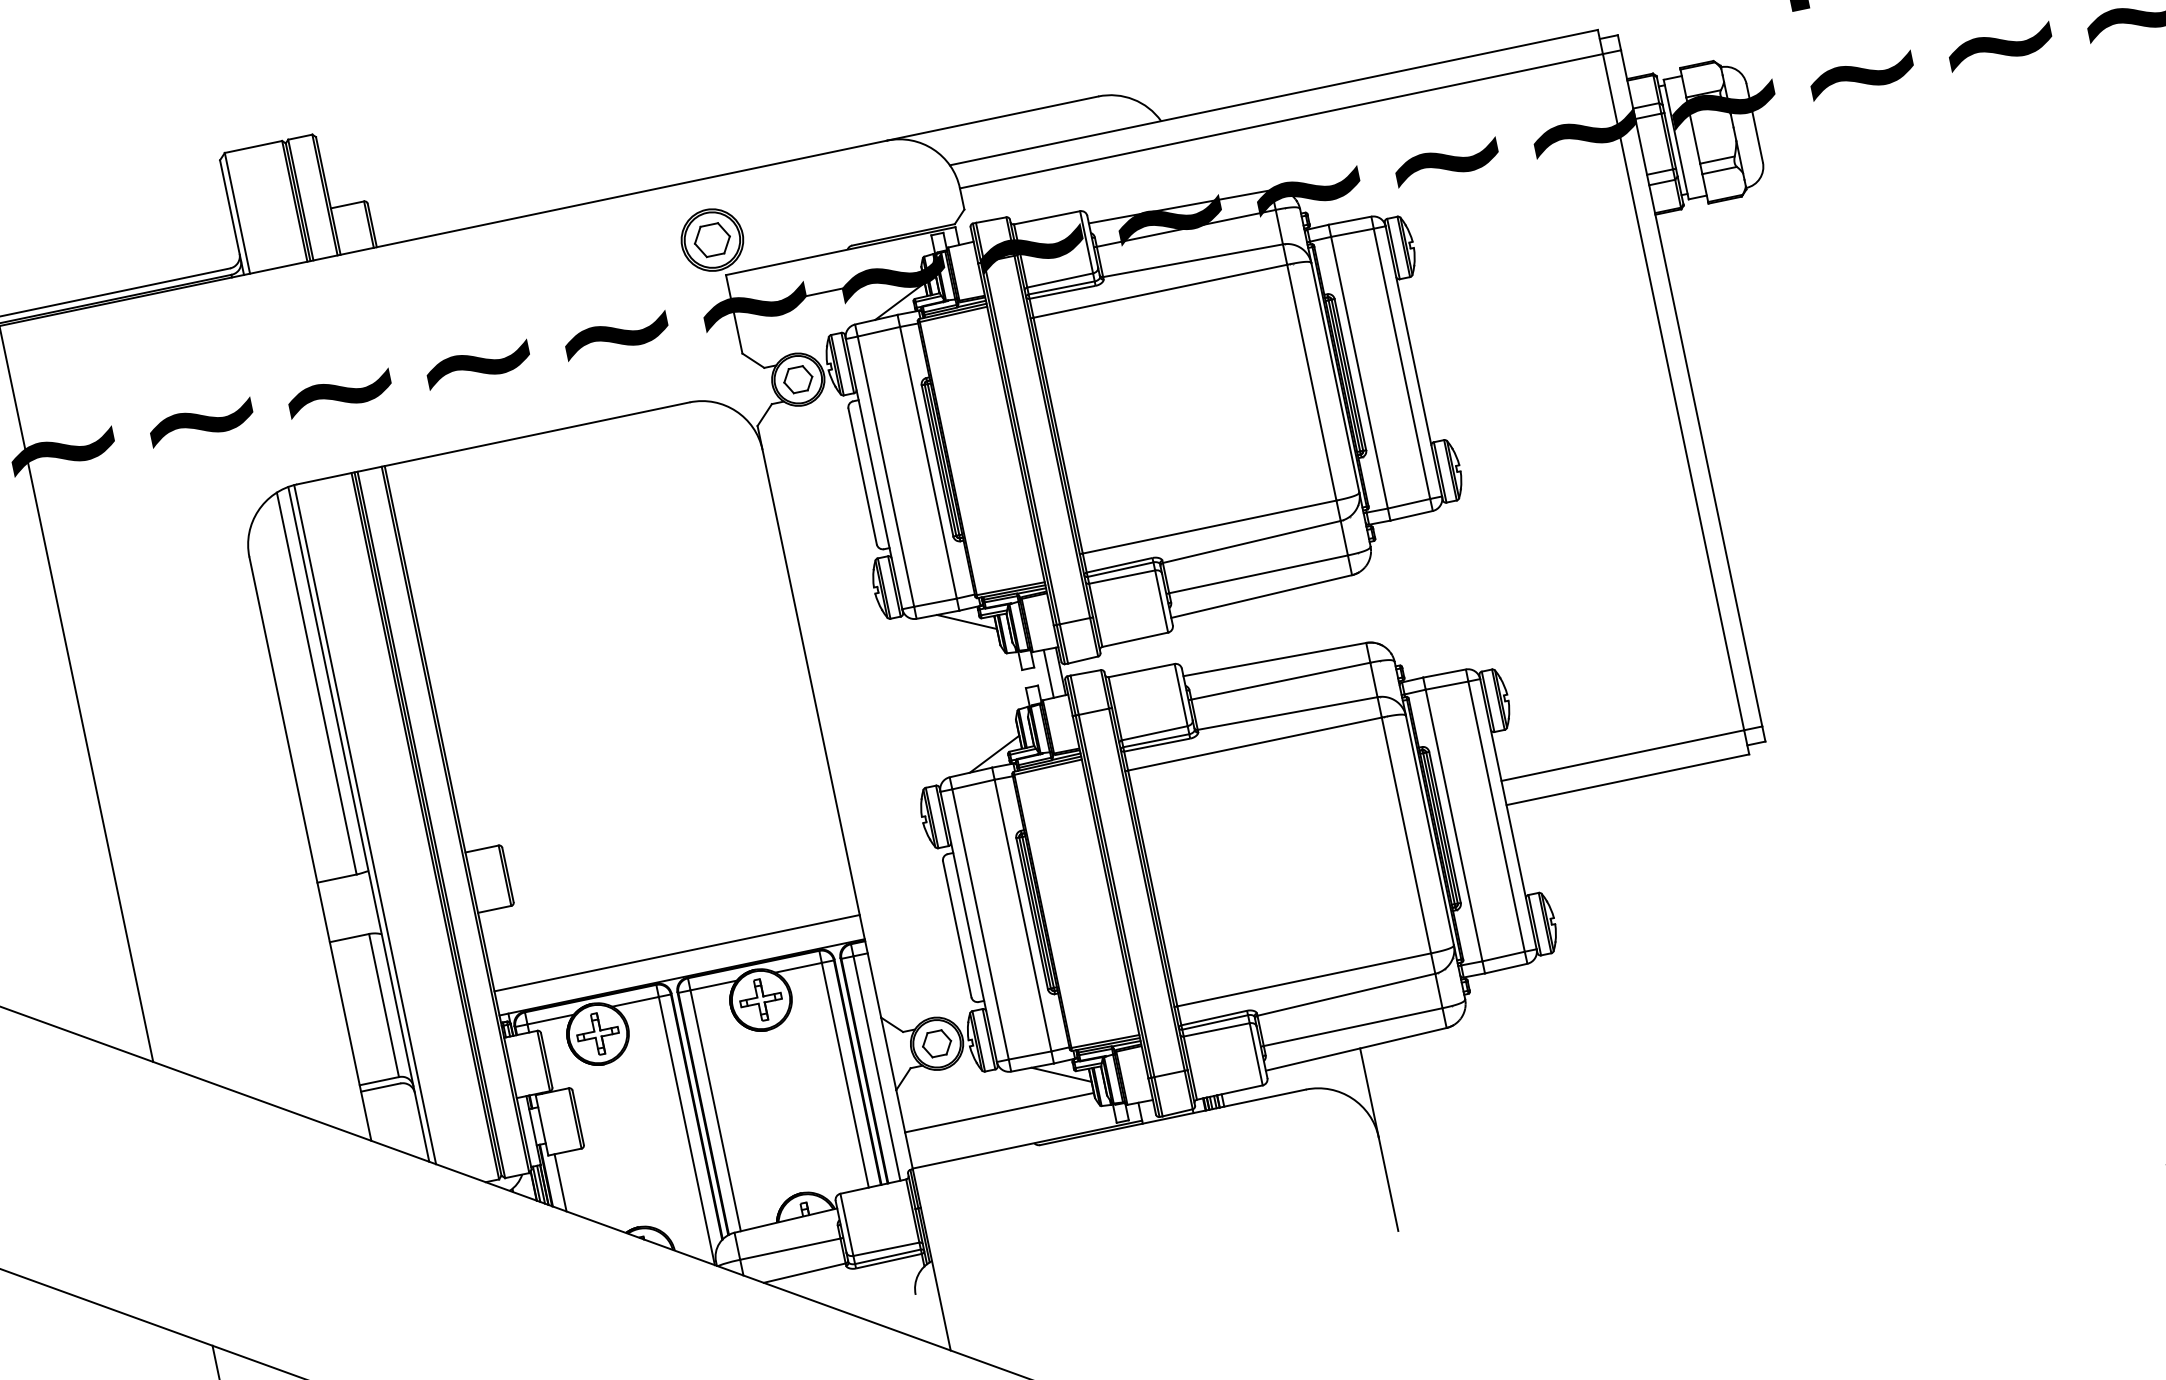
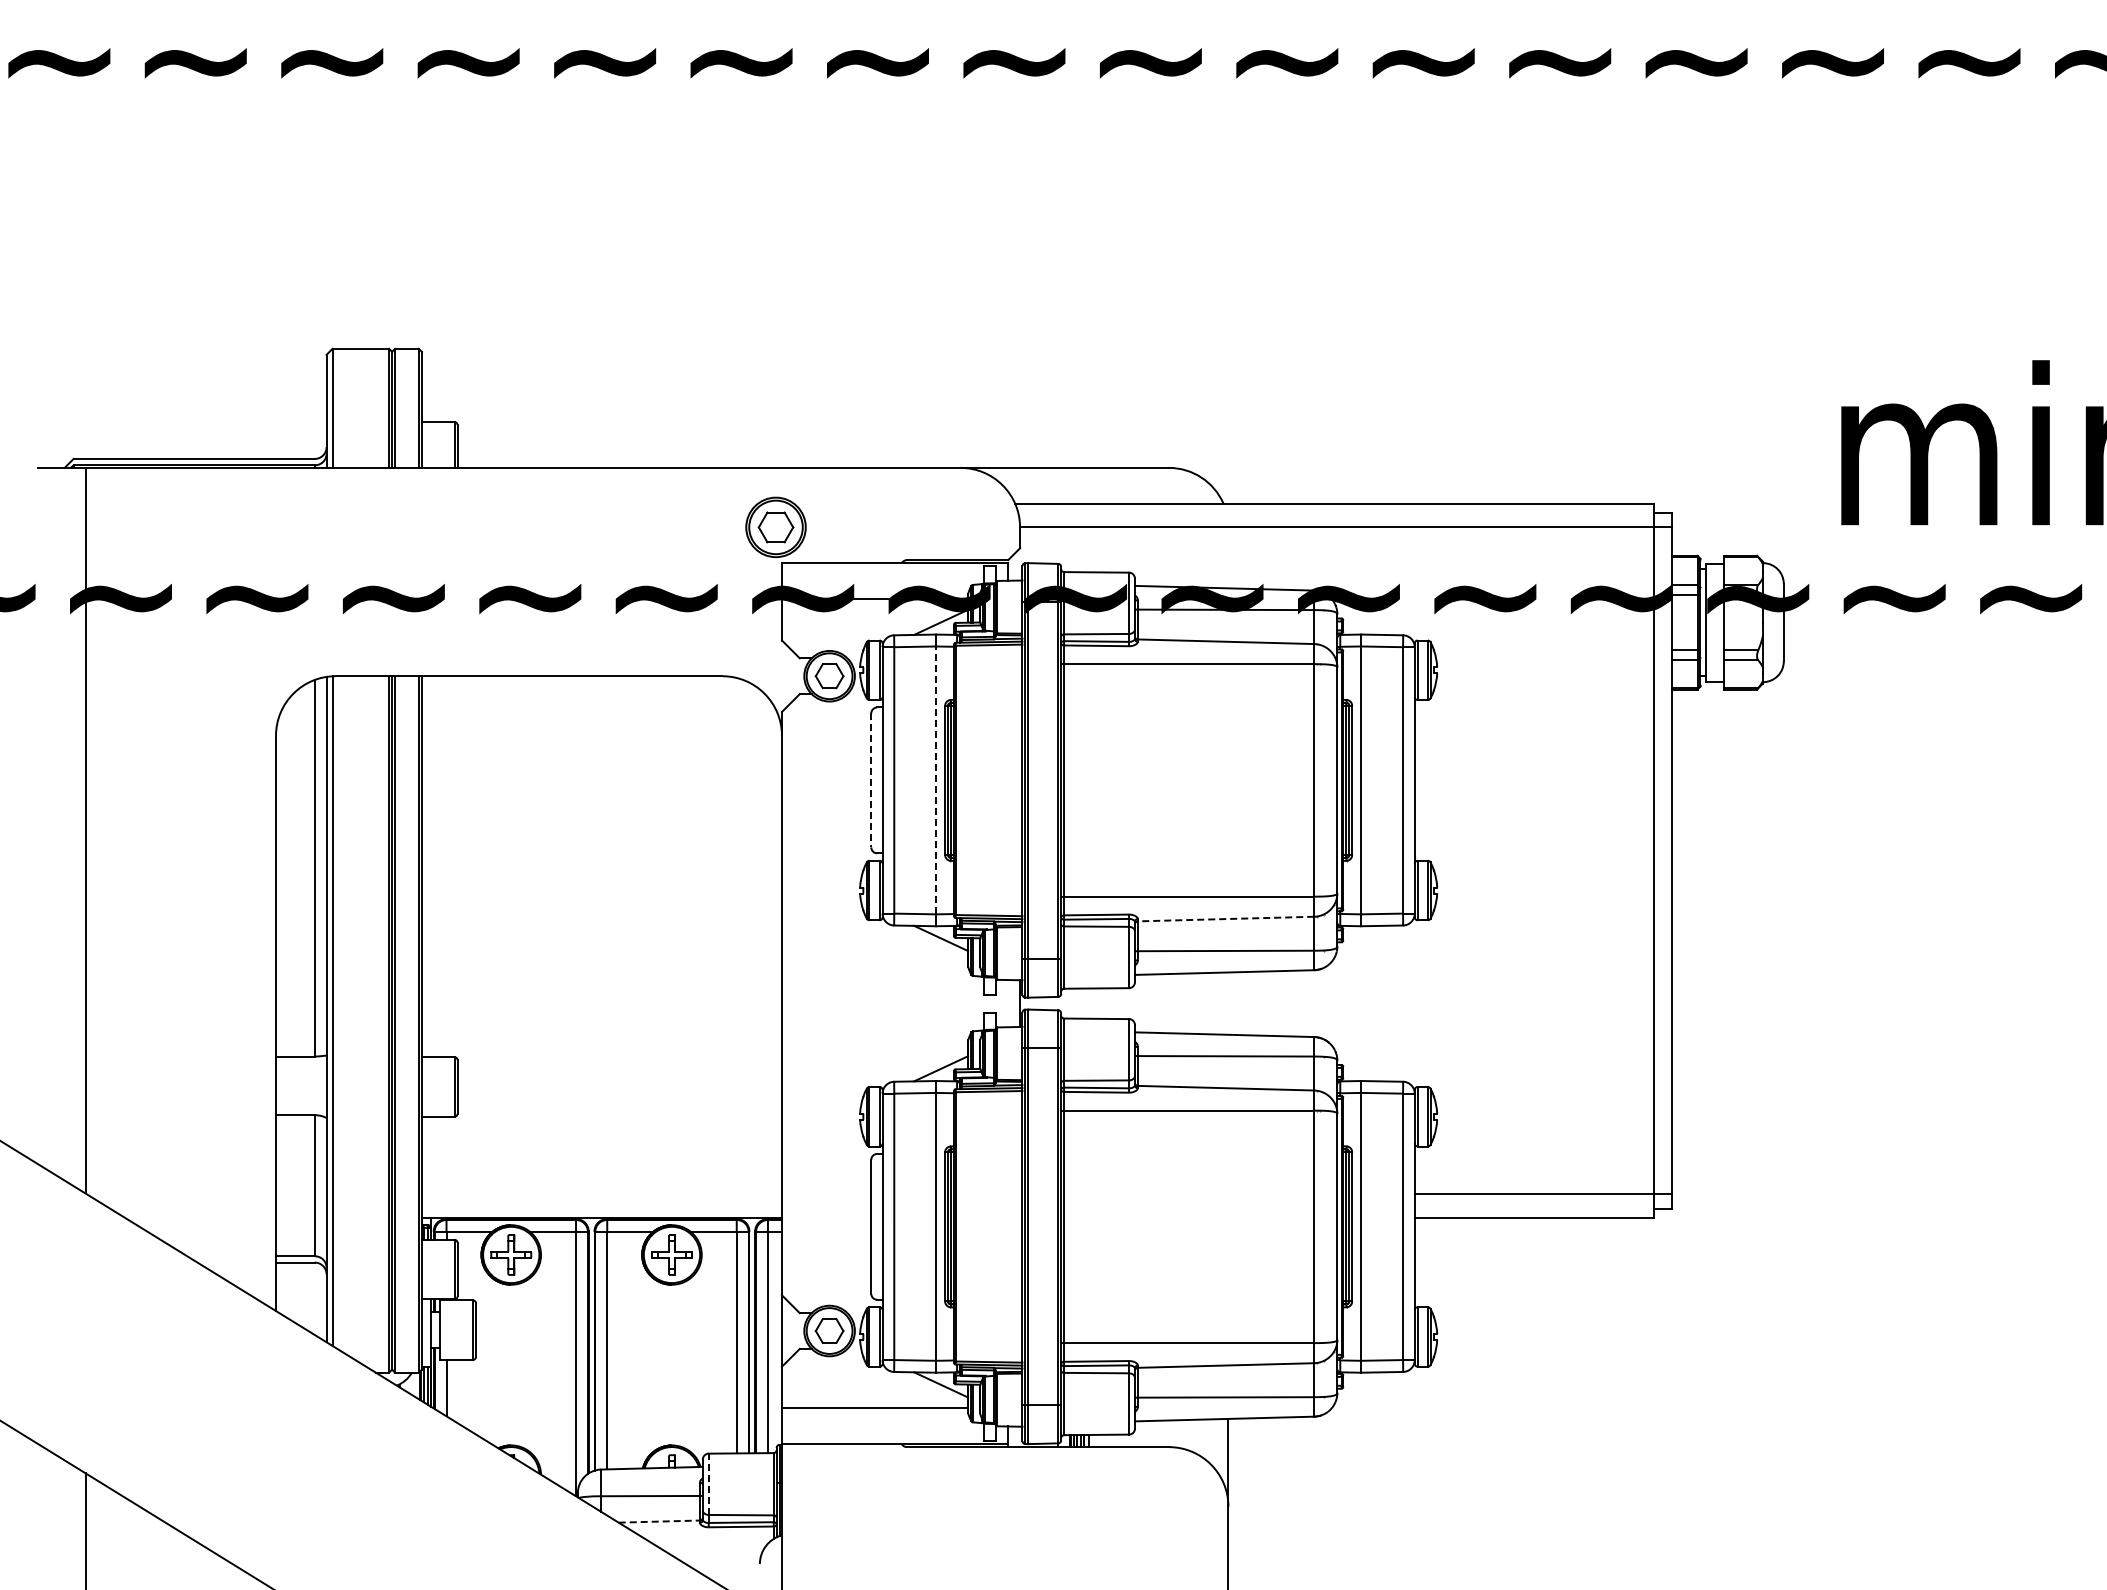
line: (928, 462) -> (936, 780), solid -> dashed
line: (862, 476) -> (871, 780), solid -> dashed
line: (1251, 542) -> (1225, 919), solid -> dashed
line: (1049, 673) -> (1008, 1003), removed
line: (676, 953) -> (601, 1194), removed
line: (846, 1225) -> (708, 1484), solid -> dashed
line: (804, 1273) -> (659, 1521), solid -> dashed

